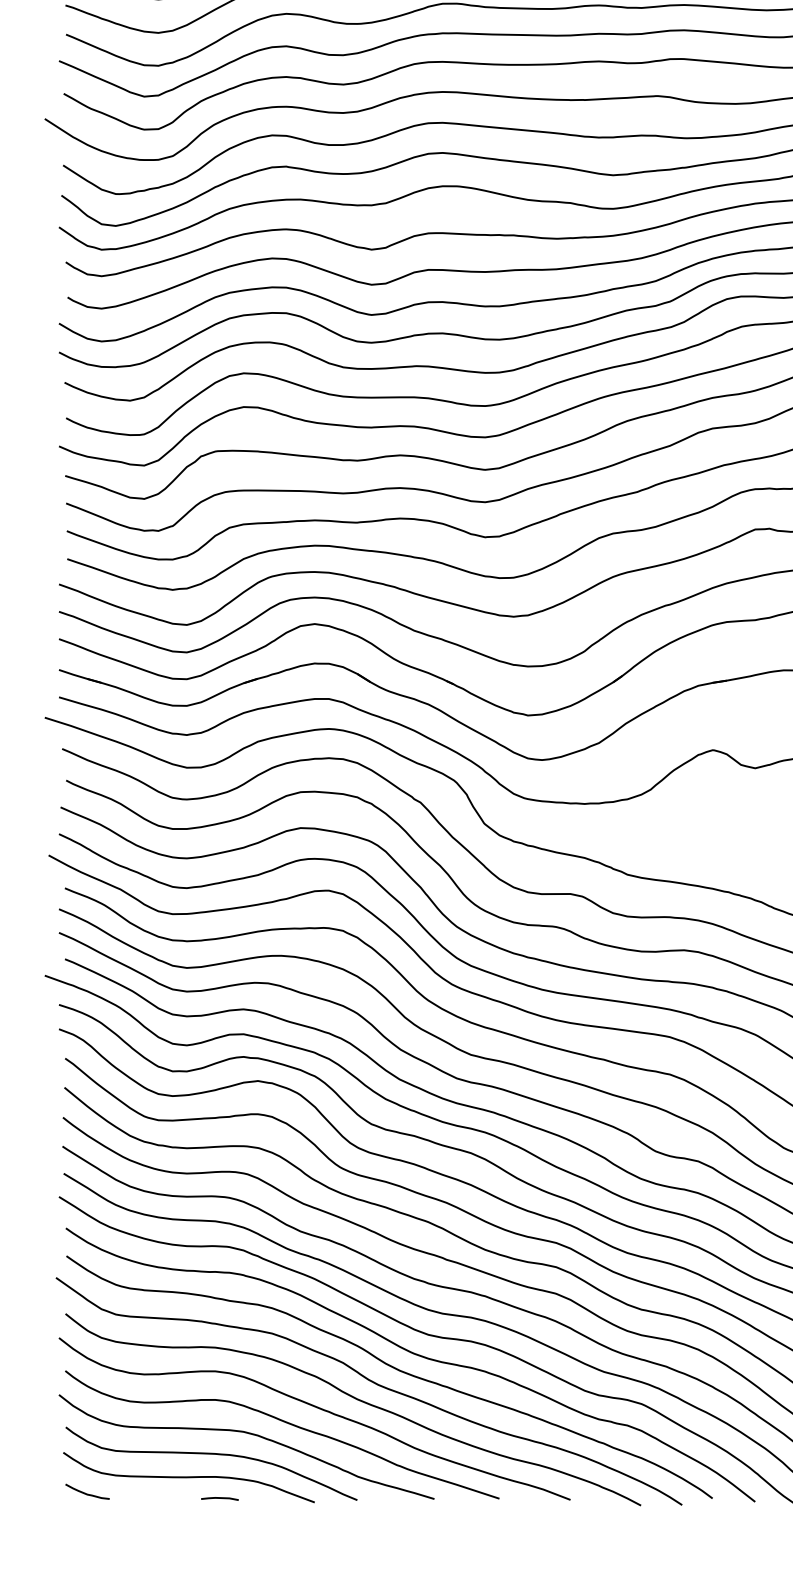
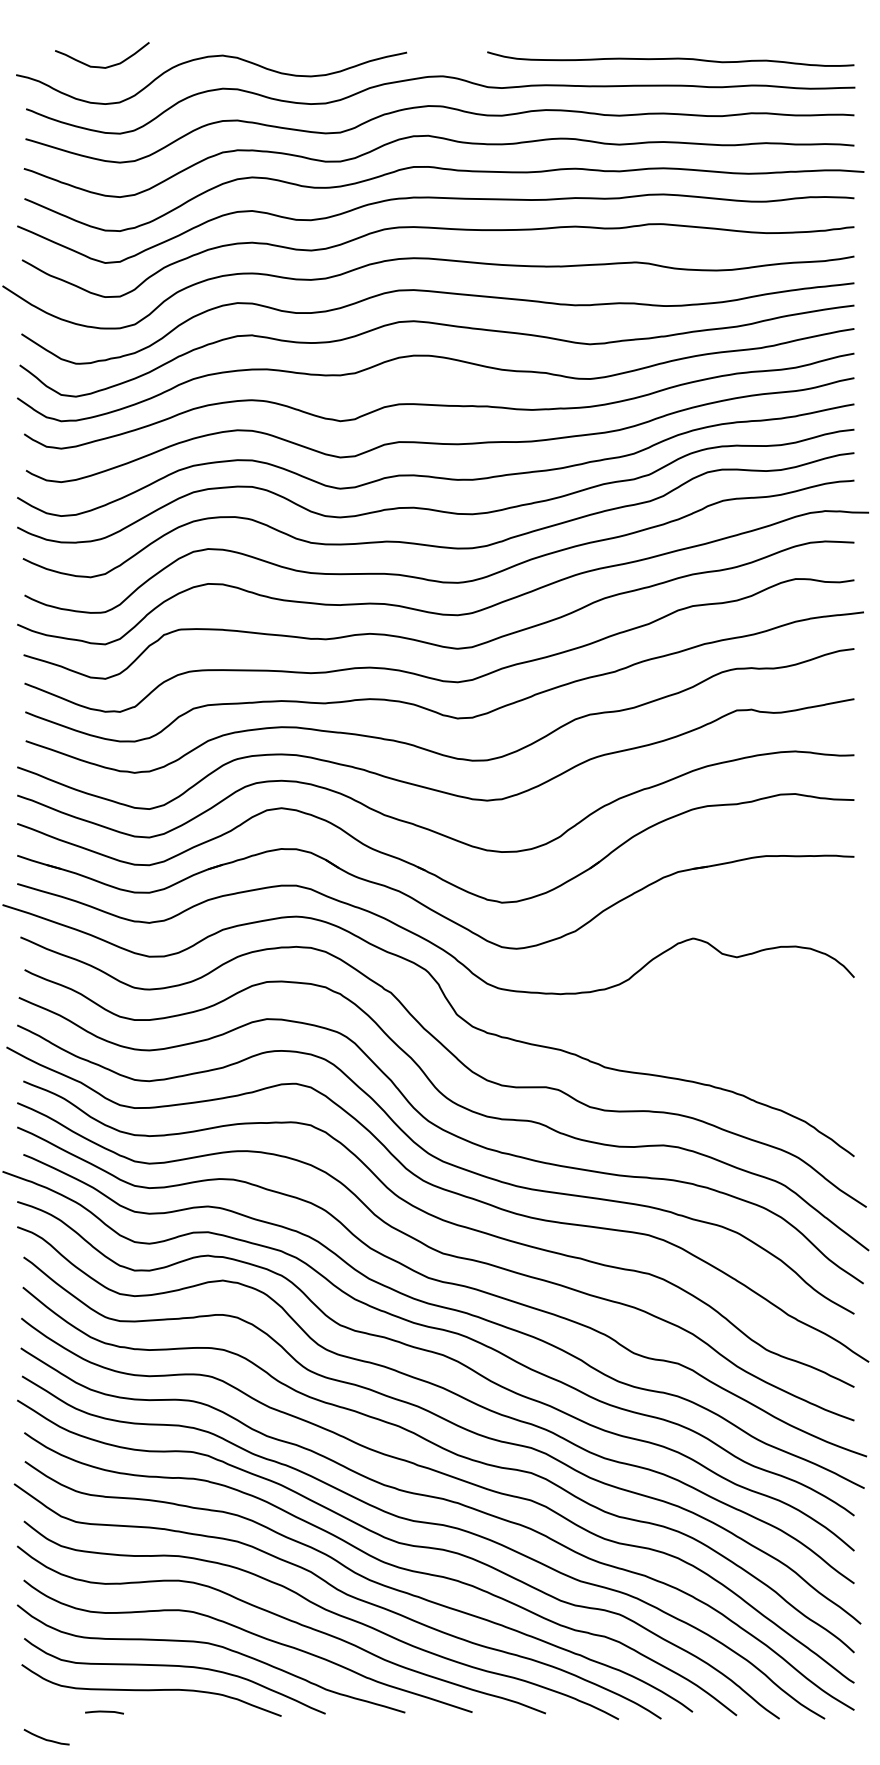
curve: (86, 1493) -> (45, 1738), moved
line: (219, 1498) -> (104, 1712), moved

